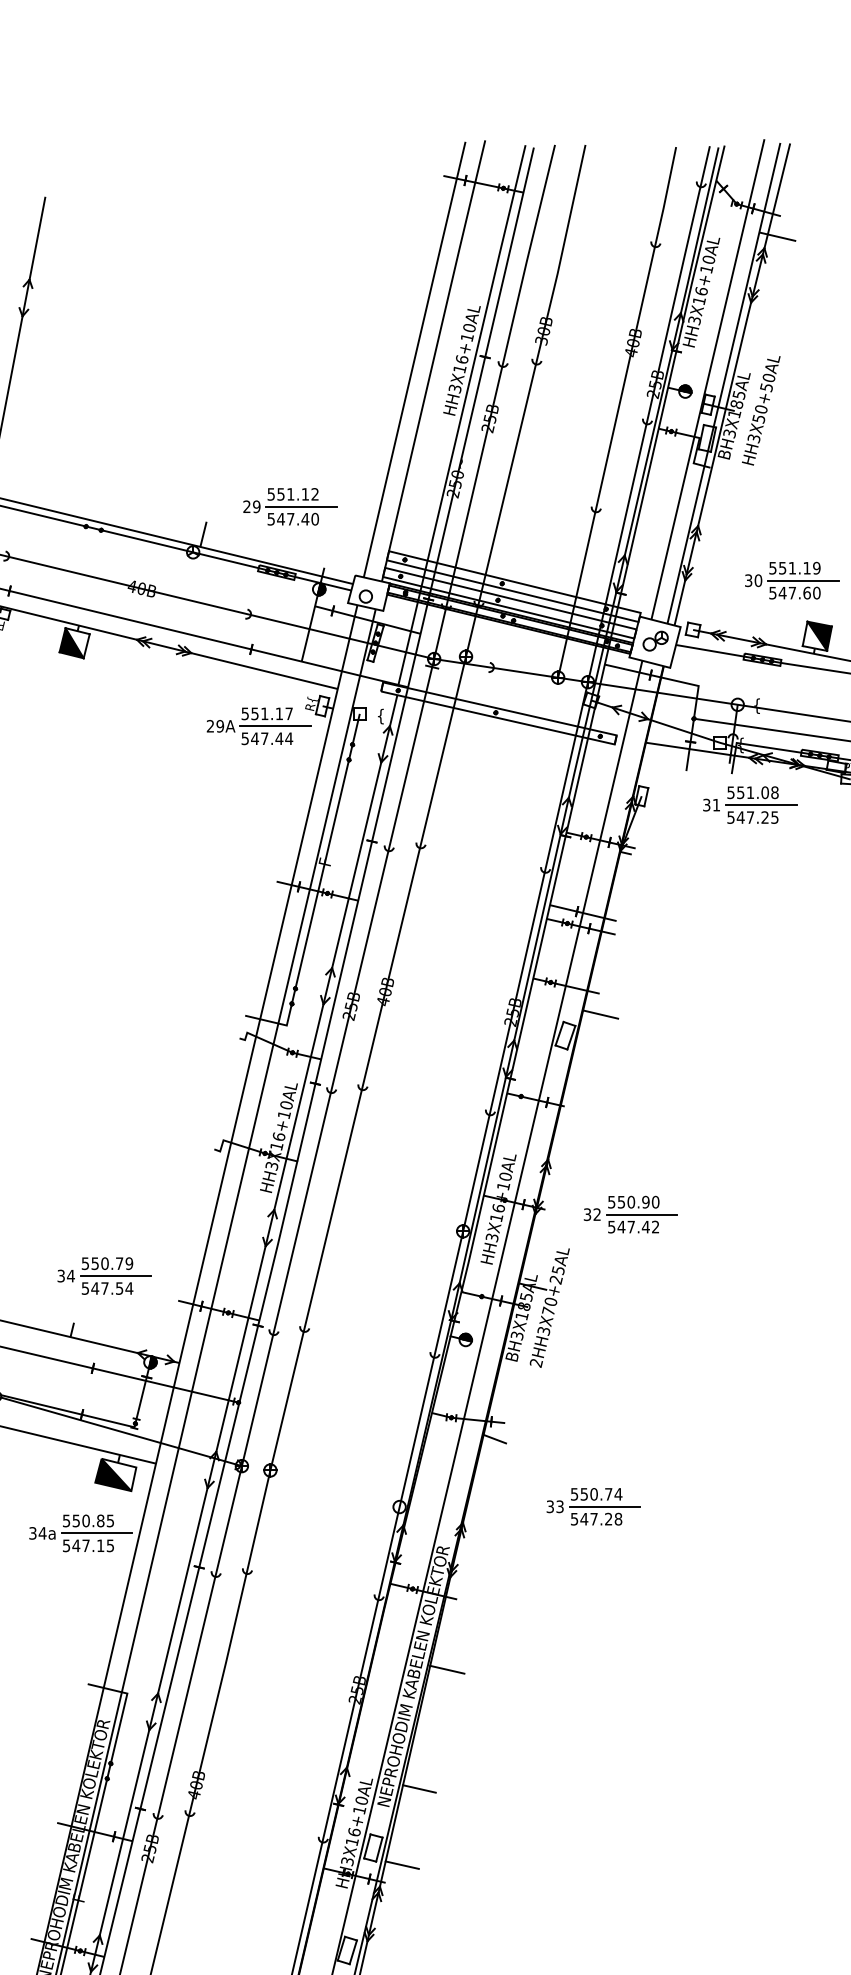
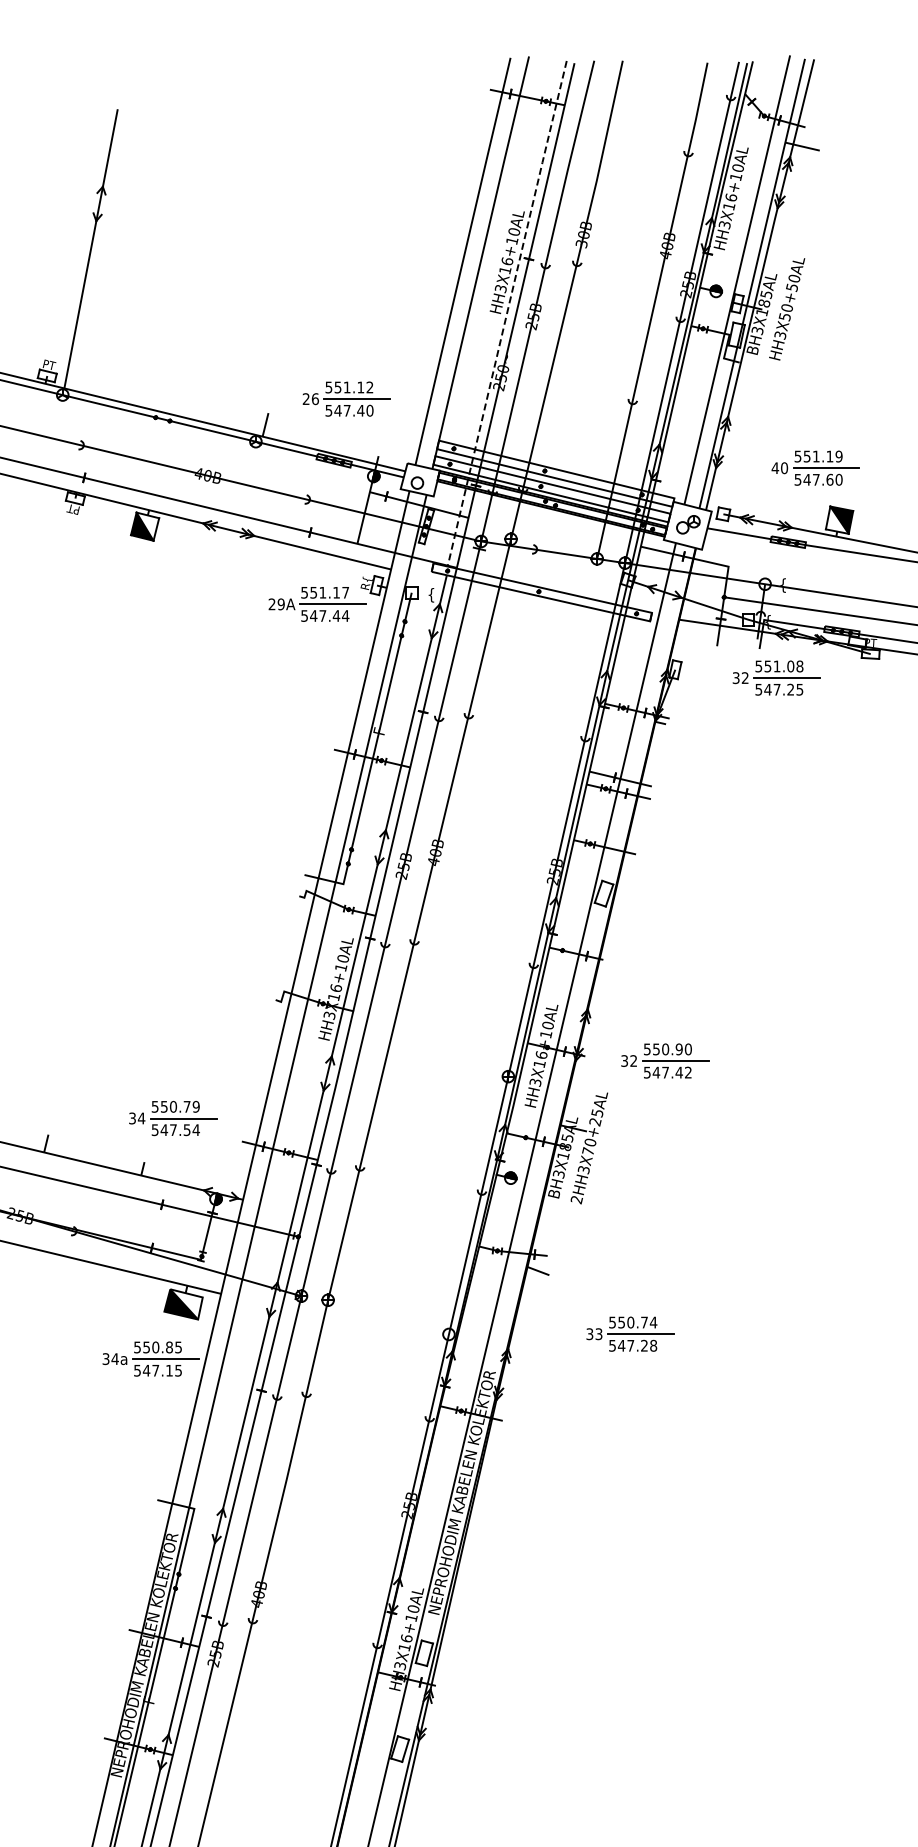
line: (462, 415) -> (507, 313), solid -> dashed
text: (255, 507) -> (314, 399), 29 -> 26
text: (748, 580) -> (775, 468), 30 -> 40
text: (715, 804) -> (744, 677), 31 -> 32
line: (600, 1014) -> (636, 873), removed
line: (447, 1669) -> (493, 1486), removed
line: (419, 1788) -> (467, 1597), removed
line: (401, 1864) -> (450, 1668), removed

